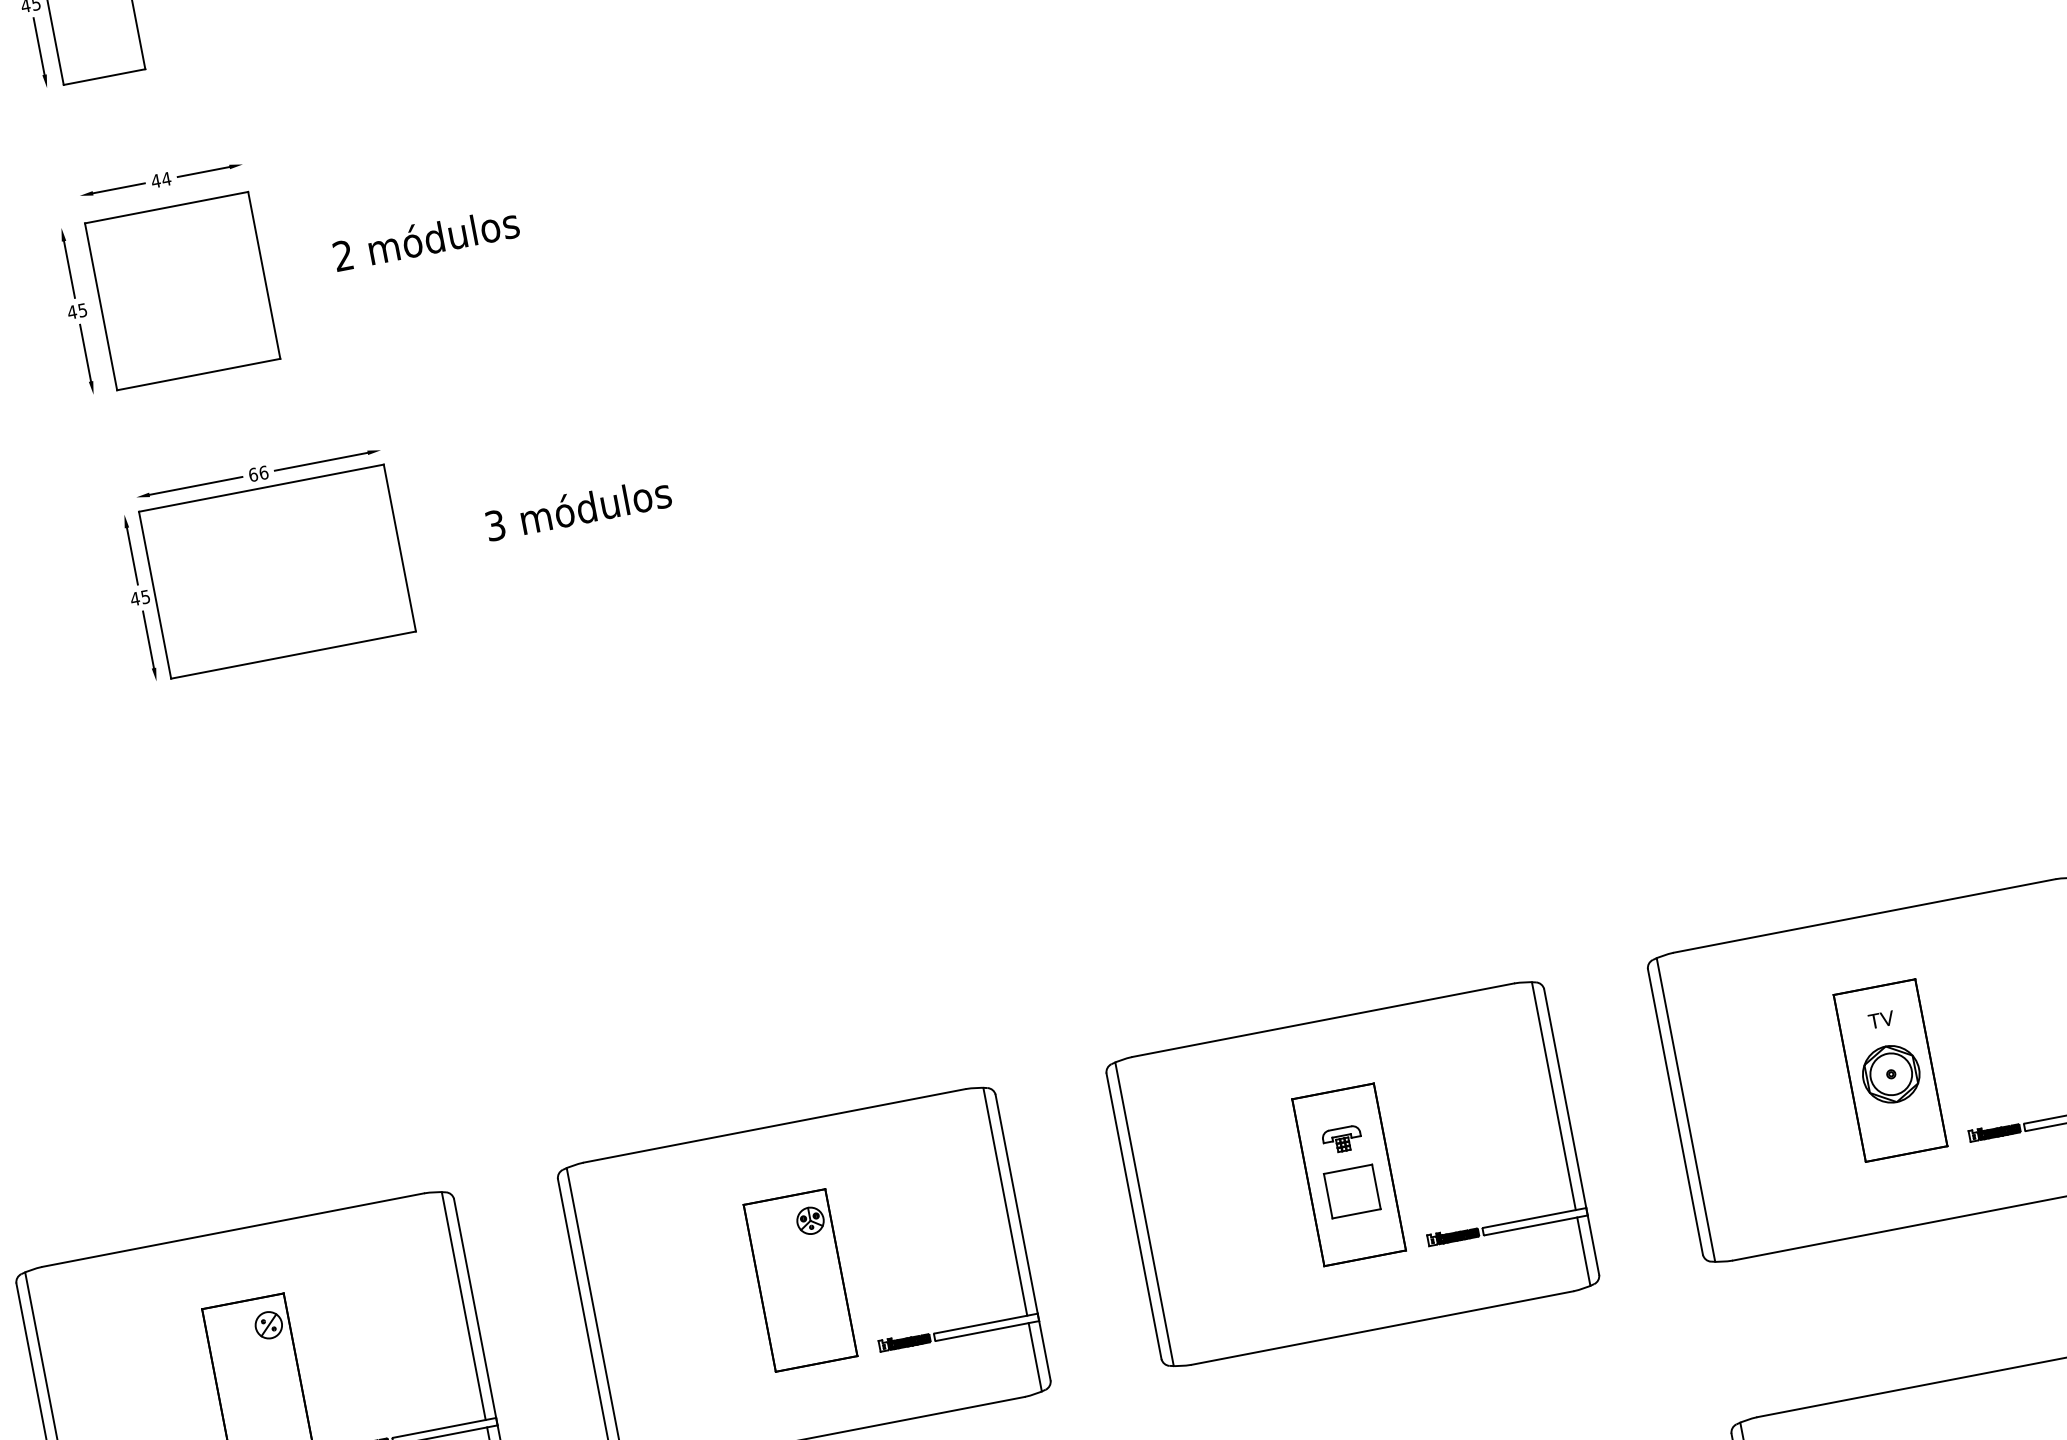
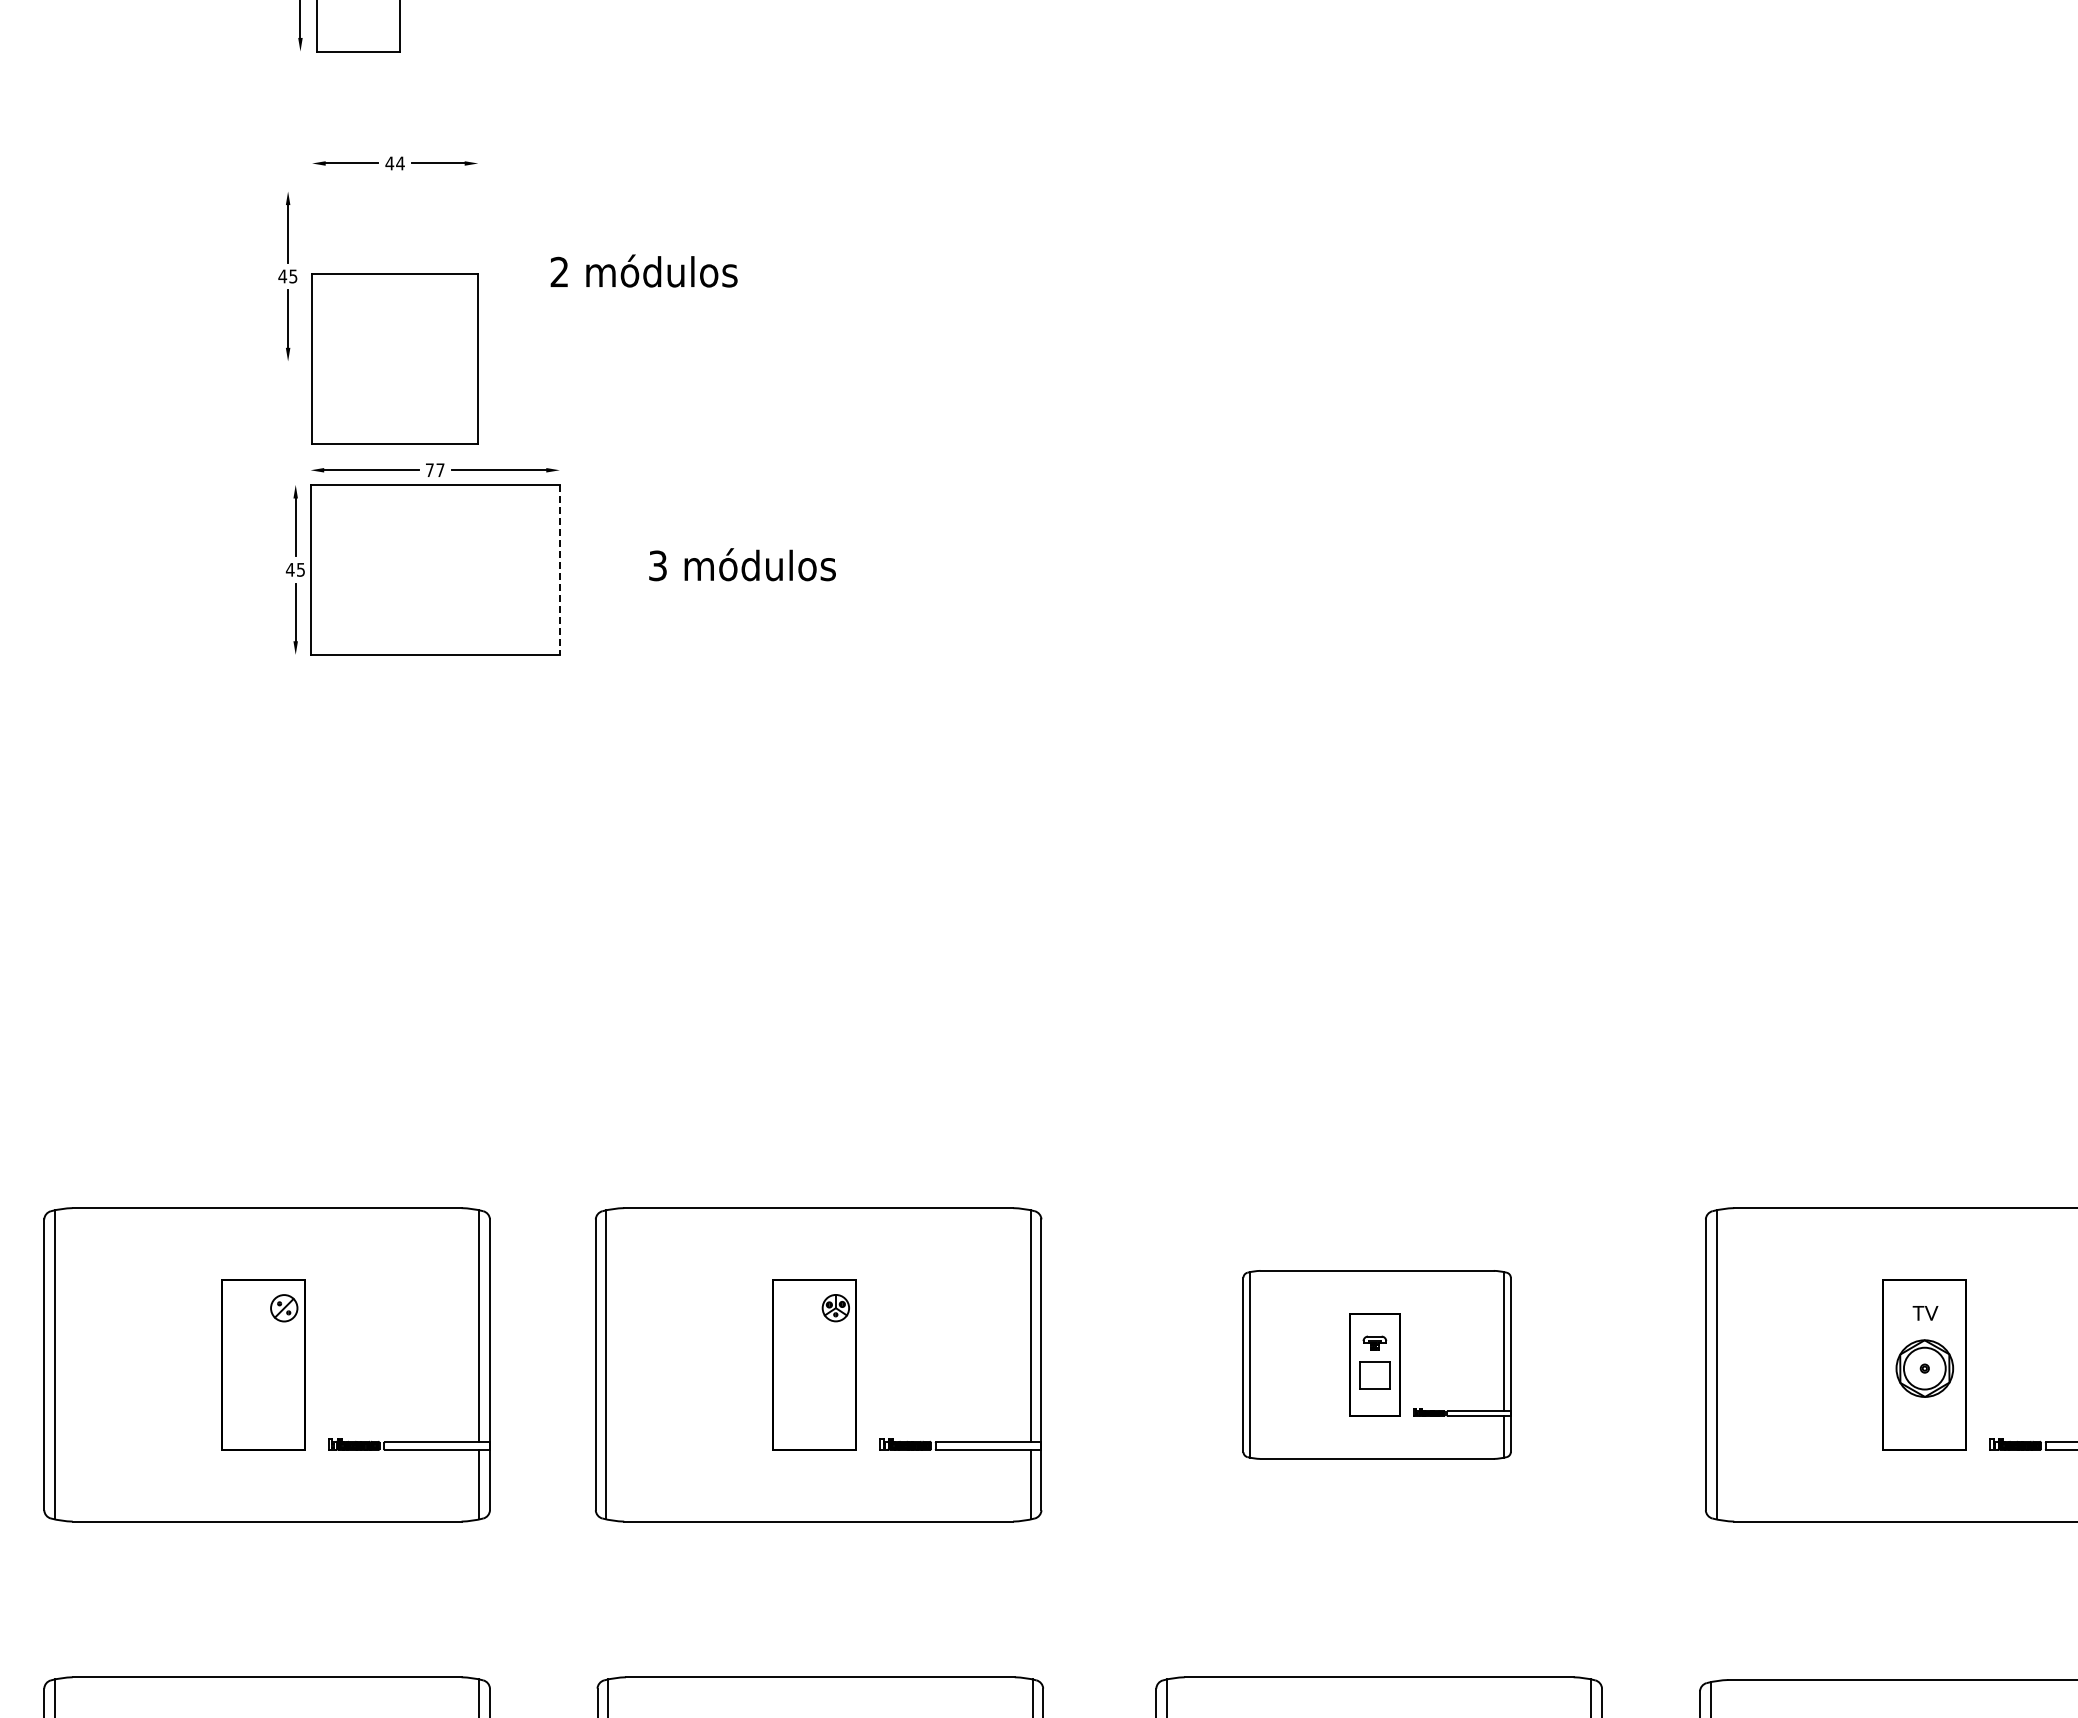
part: (181, 290) -> (394, 358), moved
text: (257, 474) -> (434, 470), 66 -> 77
line: (399, 547) -> (559, 569), solid -> dashed
part: (1352, 1173) -> (1376, 1364), size x0.6

